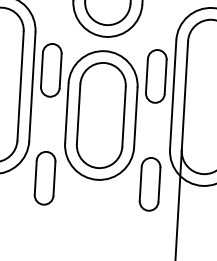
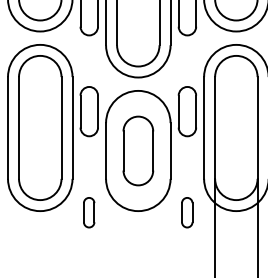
part: (101, 114) -> (138, 150), size x0.7
part: (44, 178) -> (88, 212), size x0.6
part: (149, 184) -> (186, 212), size x0.6

